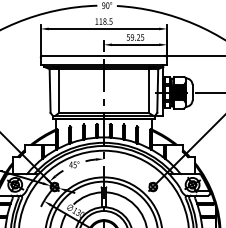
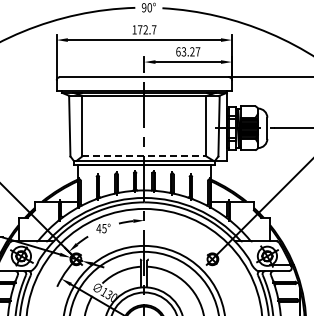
text: (106, 21) -> (147, 29), 118.5 -> 172.7
text: (135, 37) -> (188, 51), 59.25 -> 63.27
line: (103, 112) -> (144, 156), solid -> dashed

